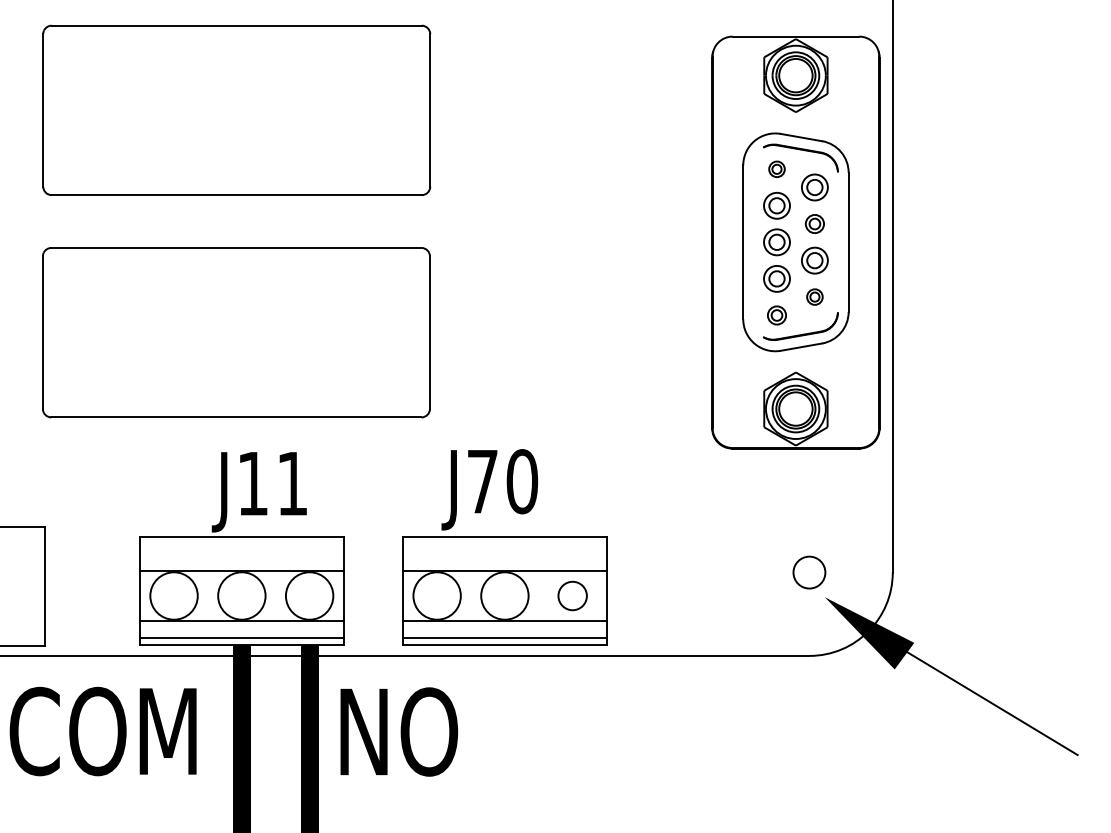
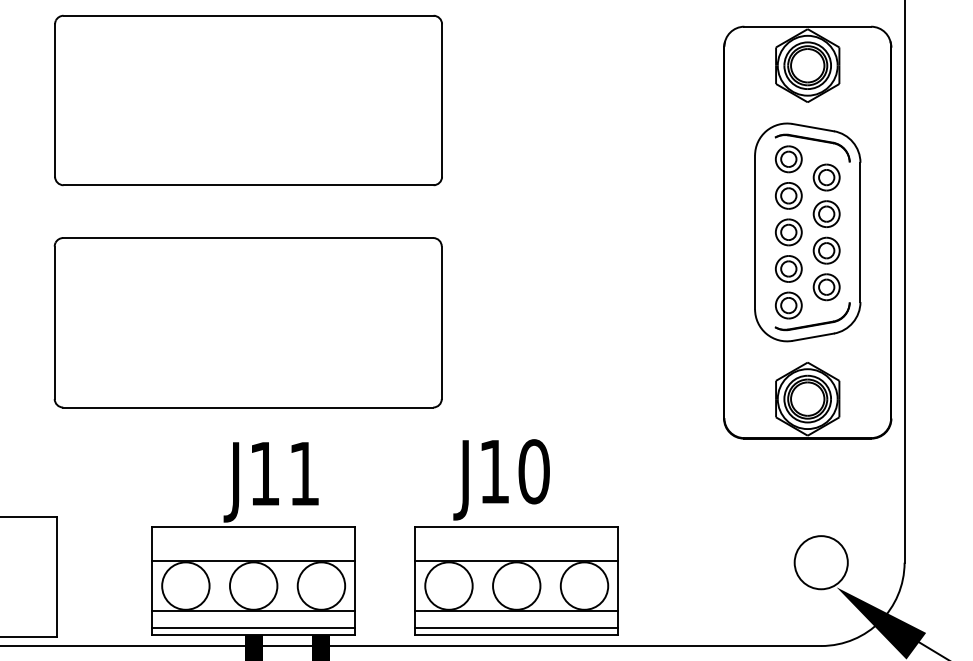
part: (776, 169) -> (788, 159), size x1.67
part: (814, 223) -> (826, 213), size x1.43
part: (814, 296) -> (826, 286), size x1.67
part: (776, 315) -> (788, 305), size x1.43
text: (482, 481) -> (494, 471), J70 -> J10
circle: (809, 572) -> (821, 562), size x1.67
circle: (572, 595) -> (584, 585), size x1.67

